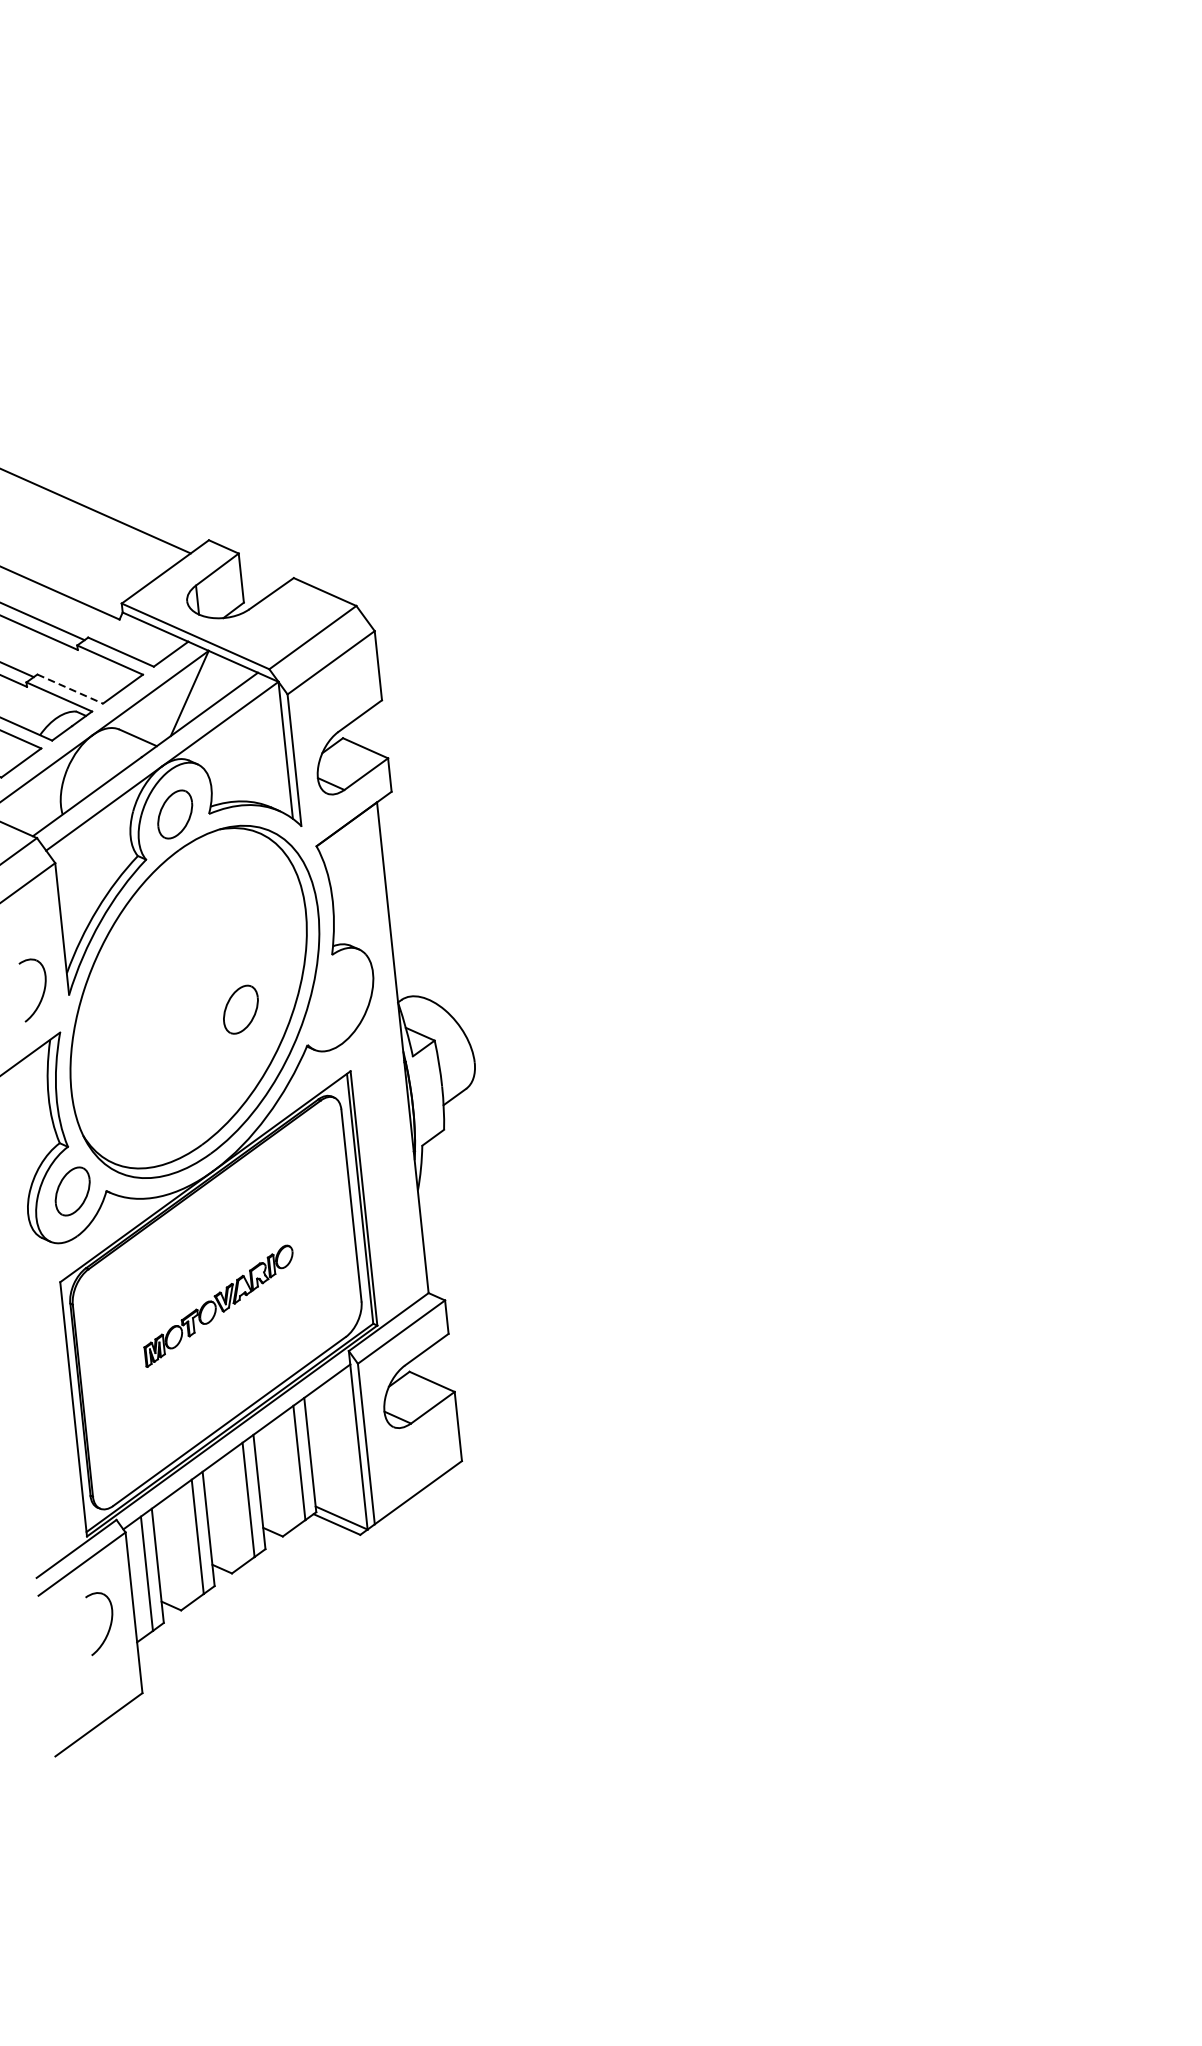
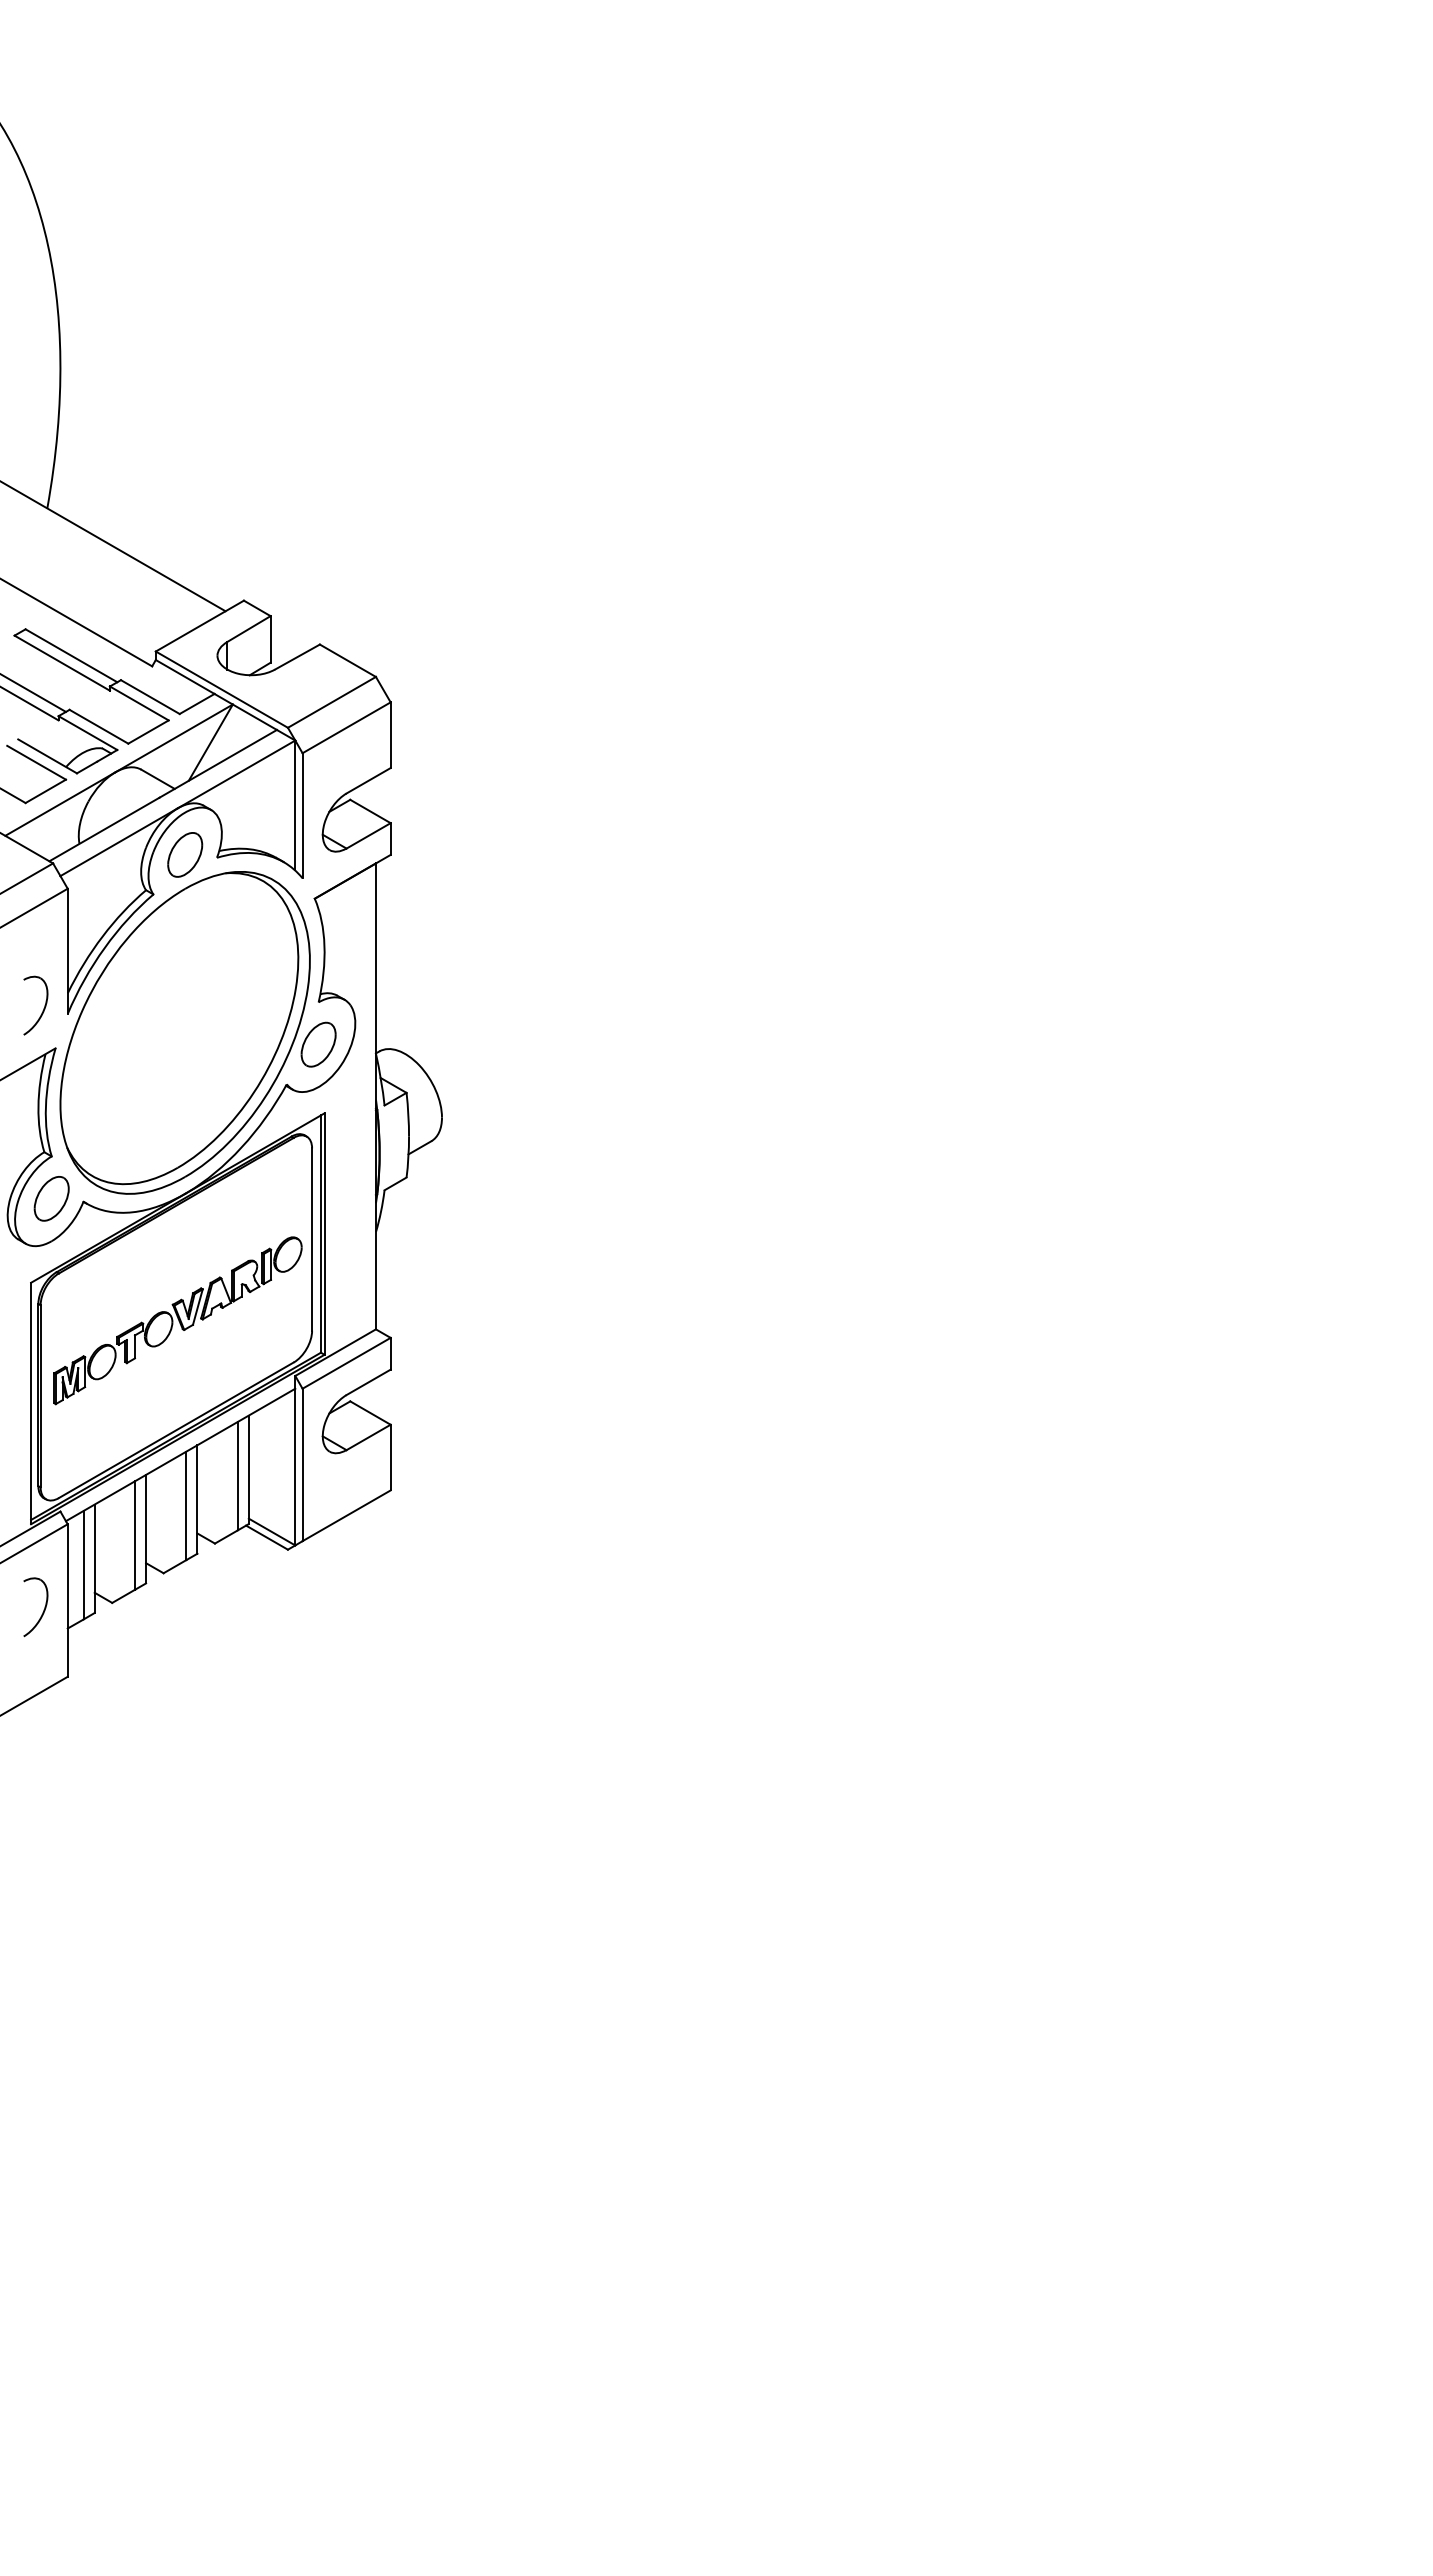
line: (69, 688) -> (98, 726), dashed -> solid
part: (240, 1009) -> (318, 1044), moved
part: (218, 1305) -> (177, 1320), size x1.67

